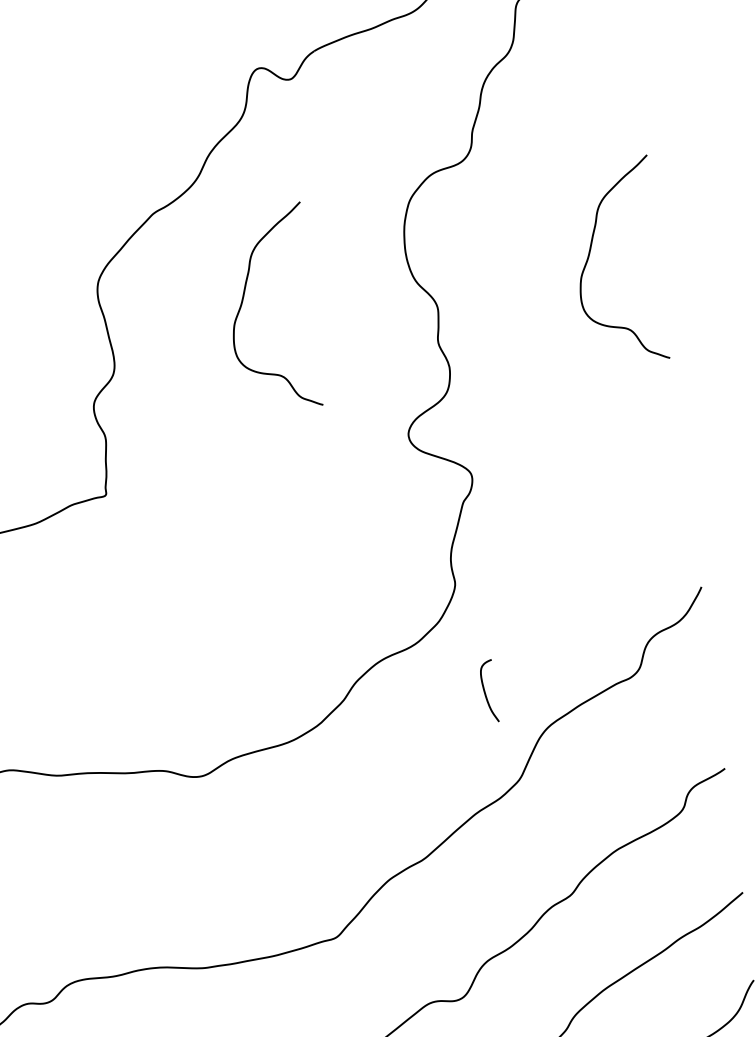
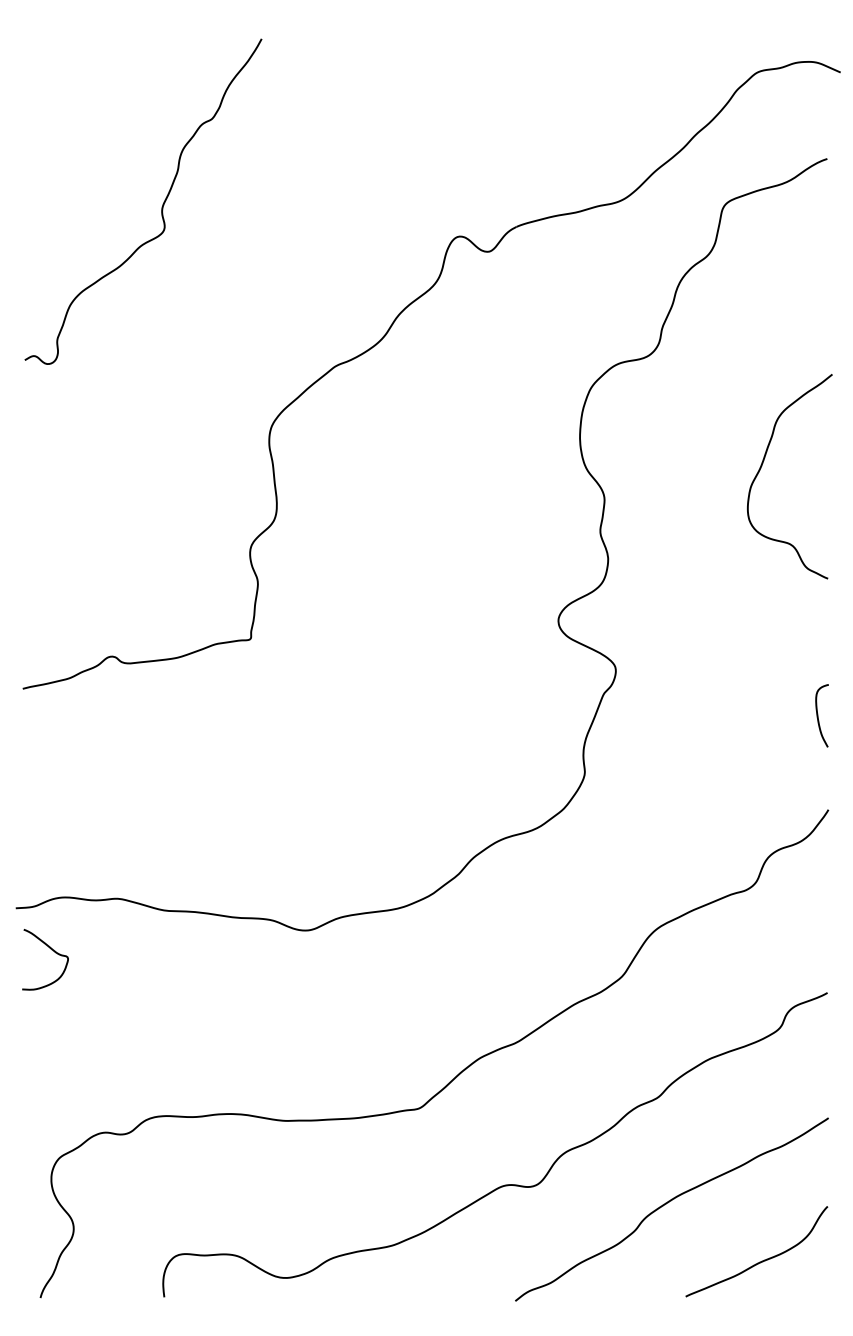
curve: (243, 302) -> (412, 466), removed
curve: (485, 691) -> (818, 715), moved

